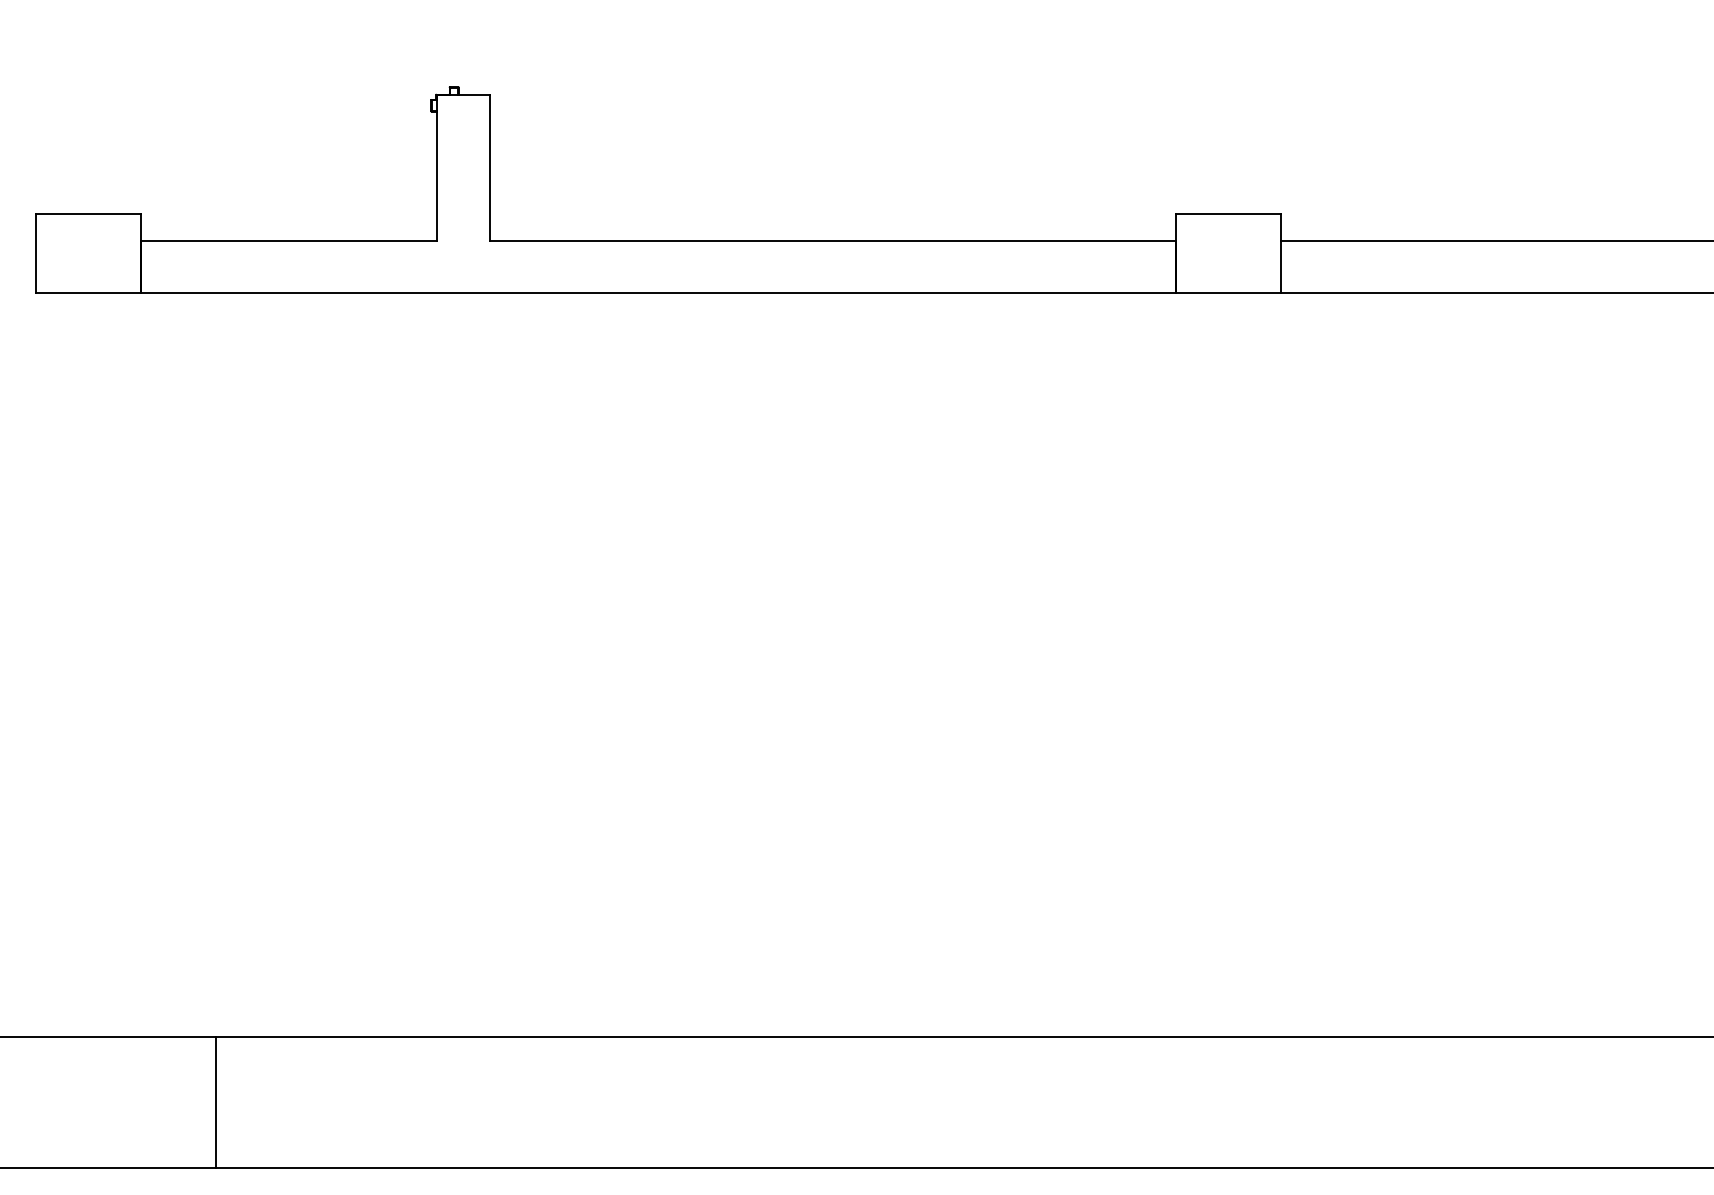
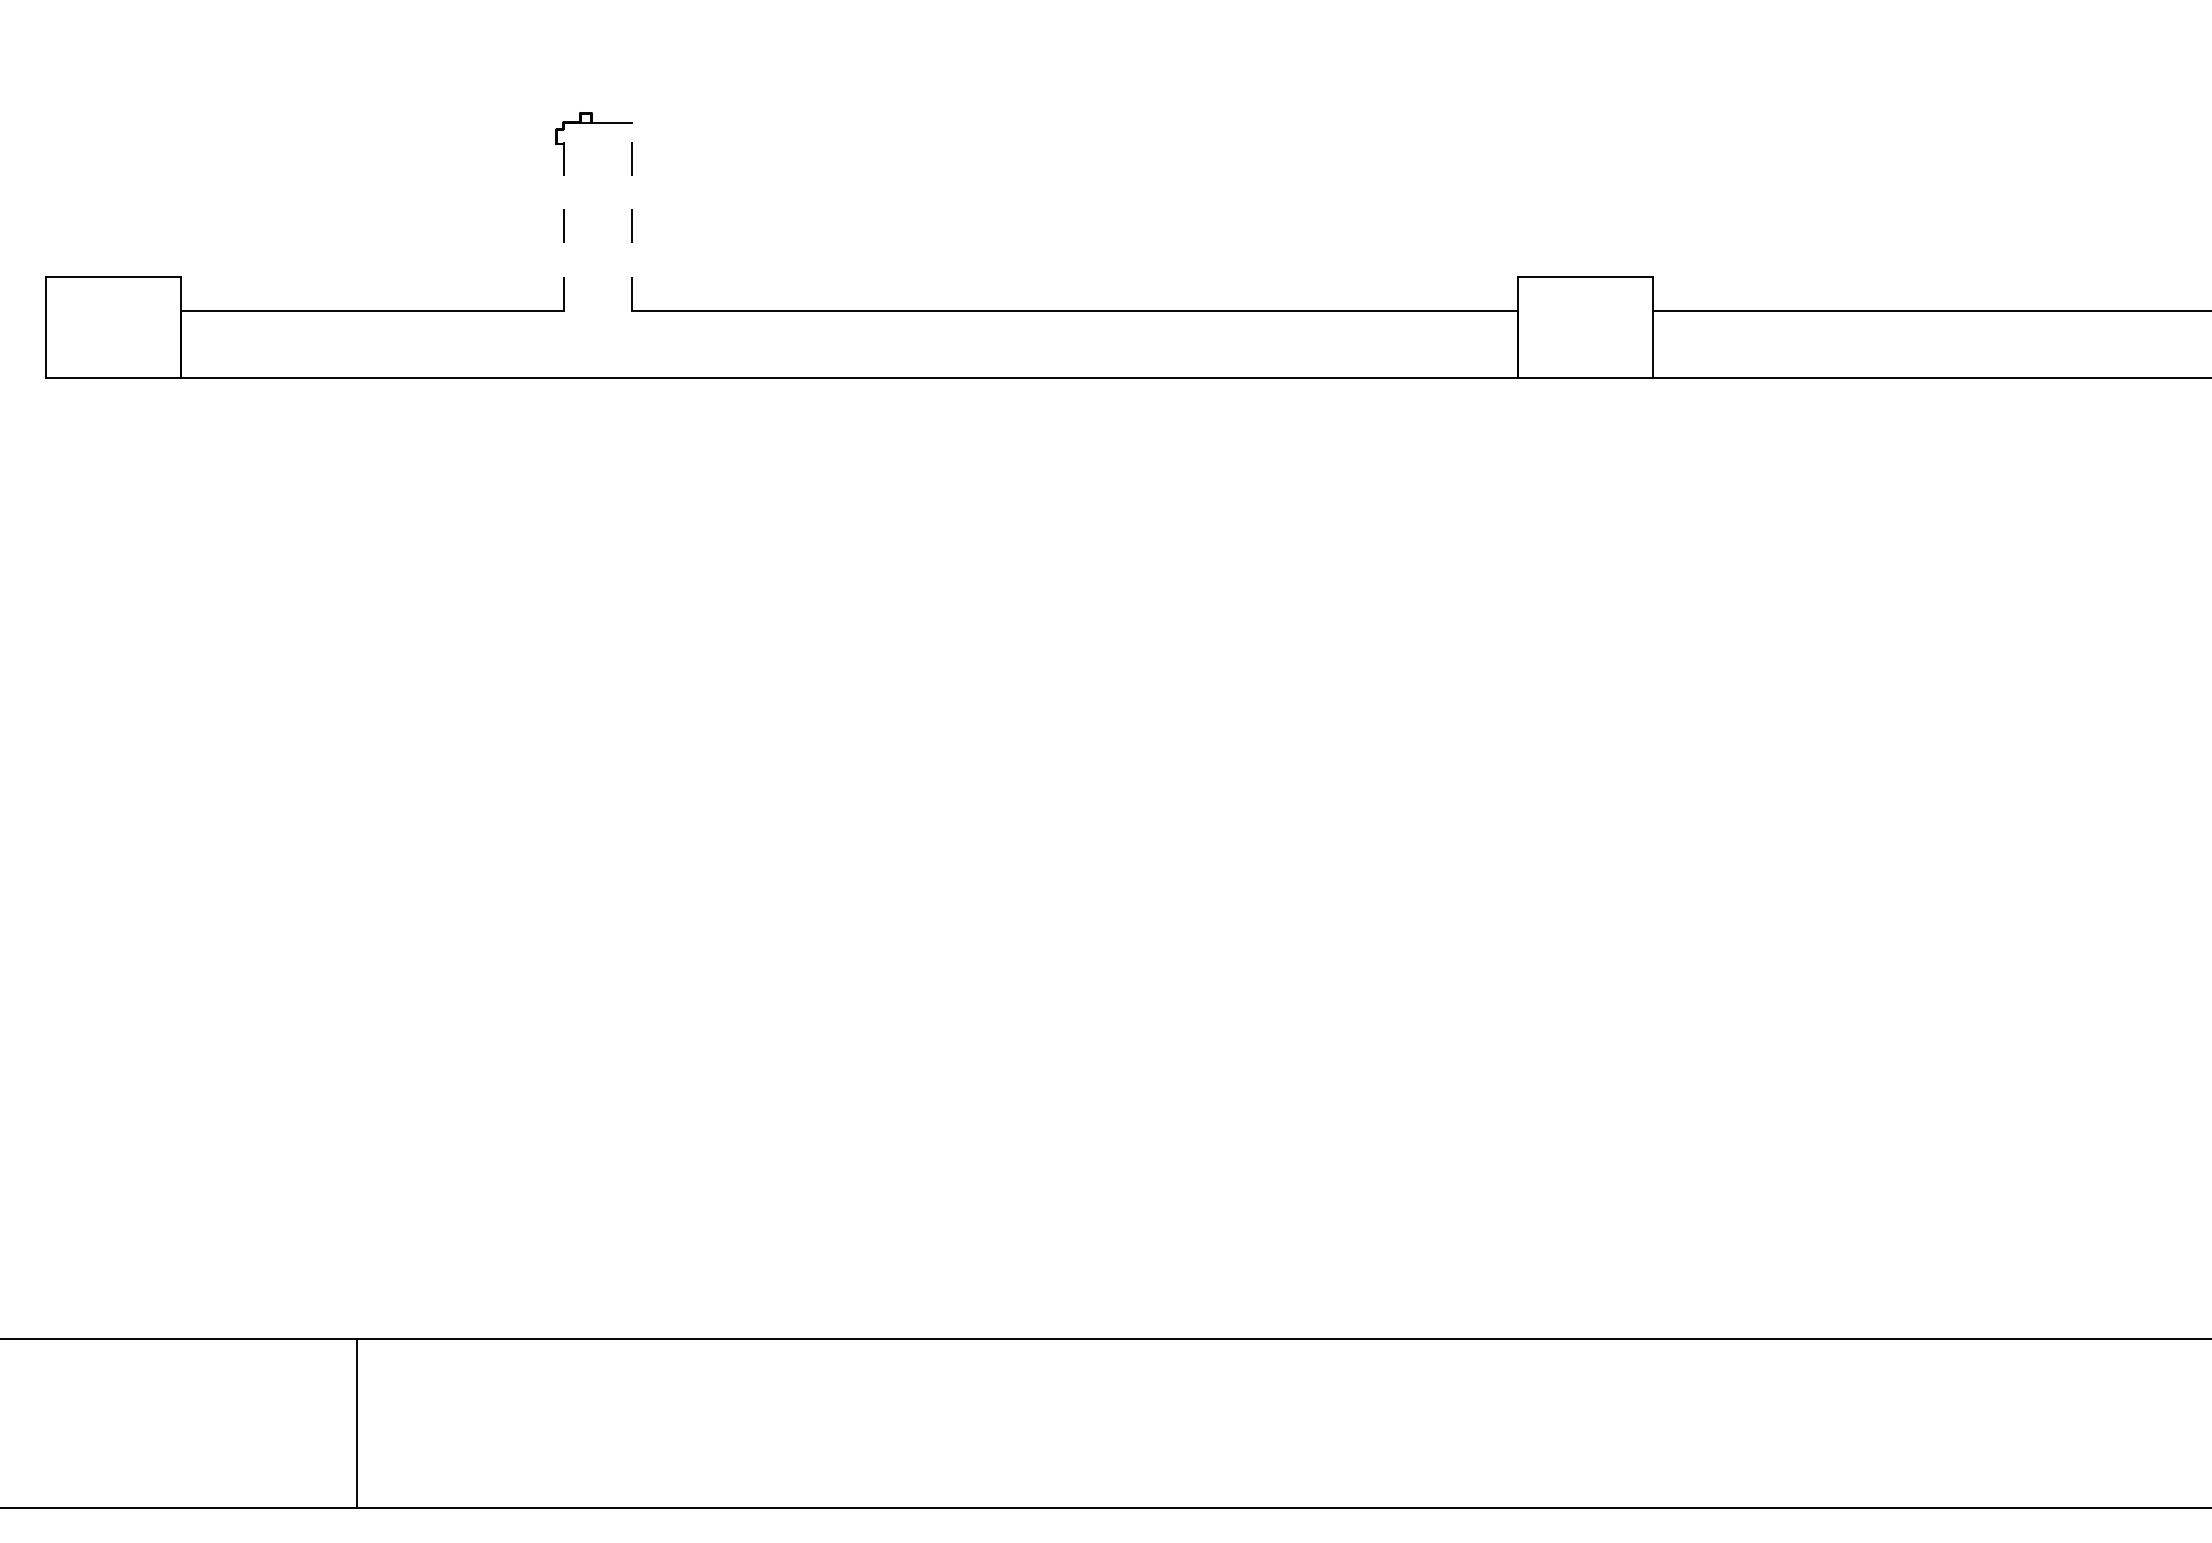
line: (437, 168) -> (564, 217), solid -> dashed
line: (489, 168) -> (631, 217), solid -> dashed
line: (215, 1102) -> (357, 1423), moved

